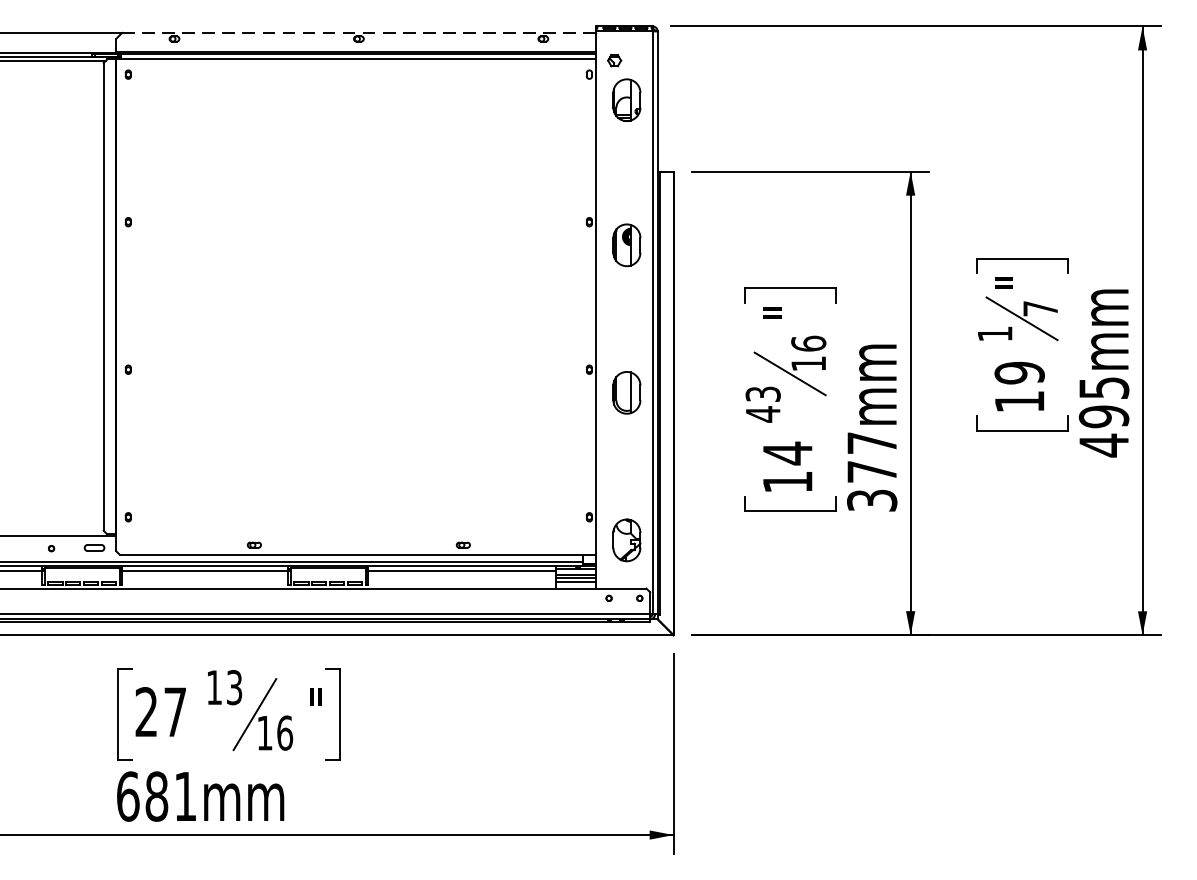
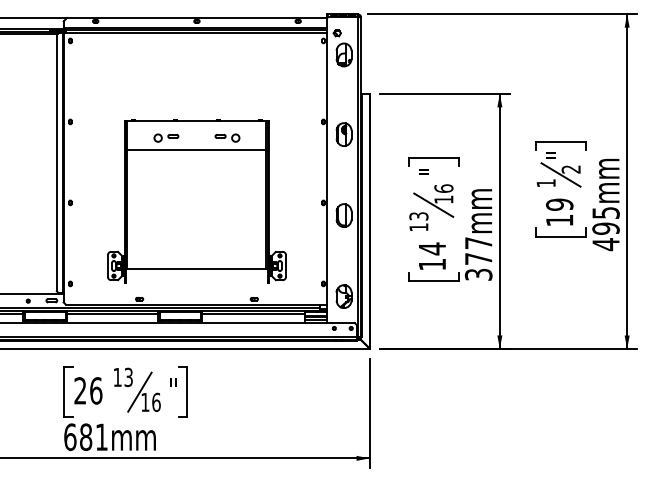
line: (358, 33) -> (196, 18), dashed -> solid
text: (1039, 308) -> (570, 169), 7 -> 2
part: (358, 367) -> (196, 201), added
text: (762, 414) -> (418, 227), 43 -> 13
text: (175, 711) -> (96, 390), 27 -> 26

